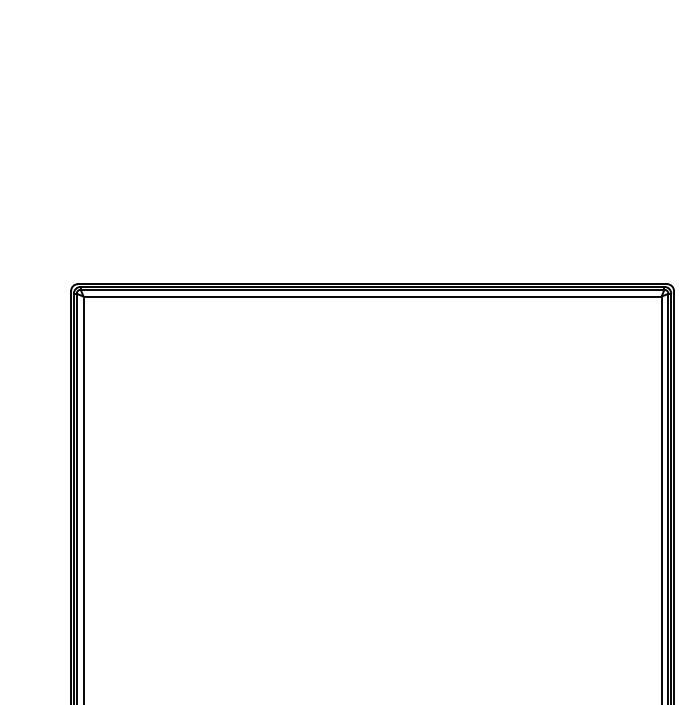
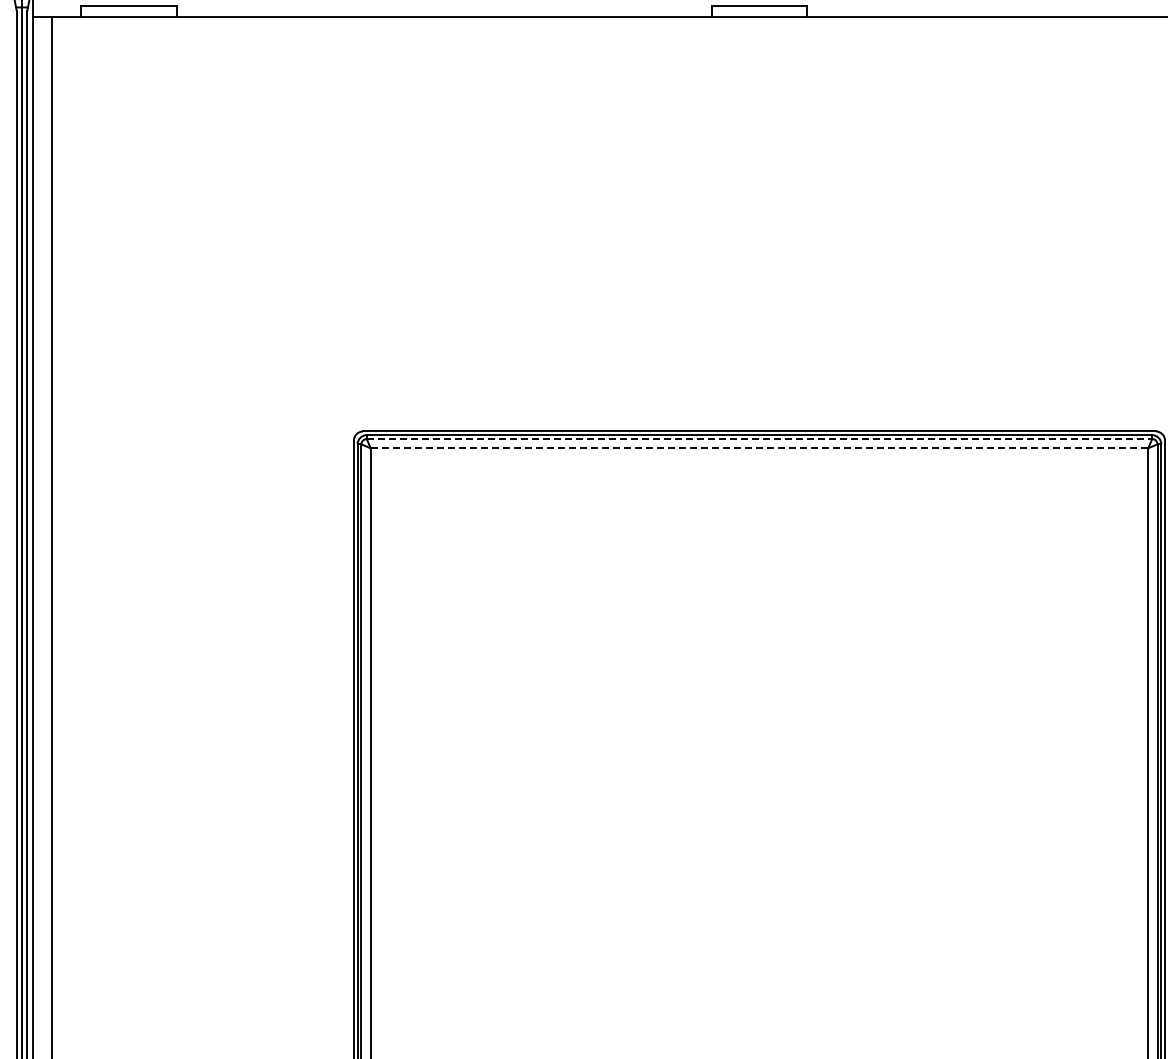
line: (372, 290) -> (759, 439), solid -> dashed
line: (372, 296) -> (759, 448), solid -> dashed

